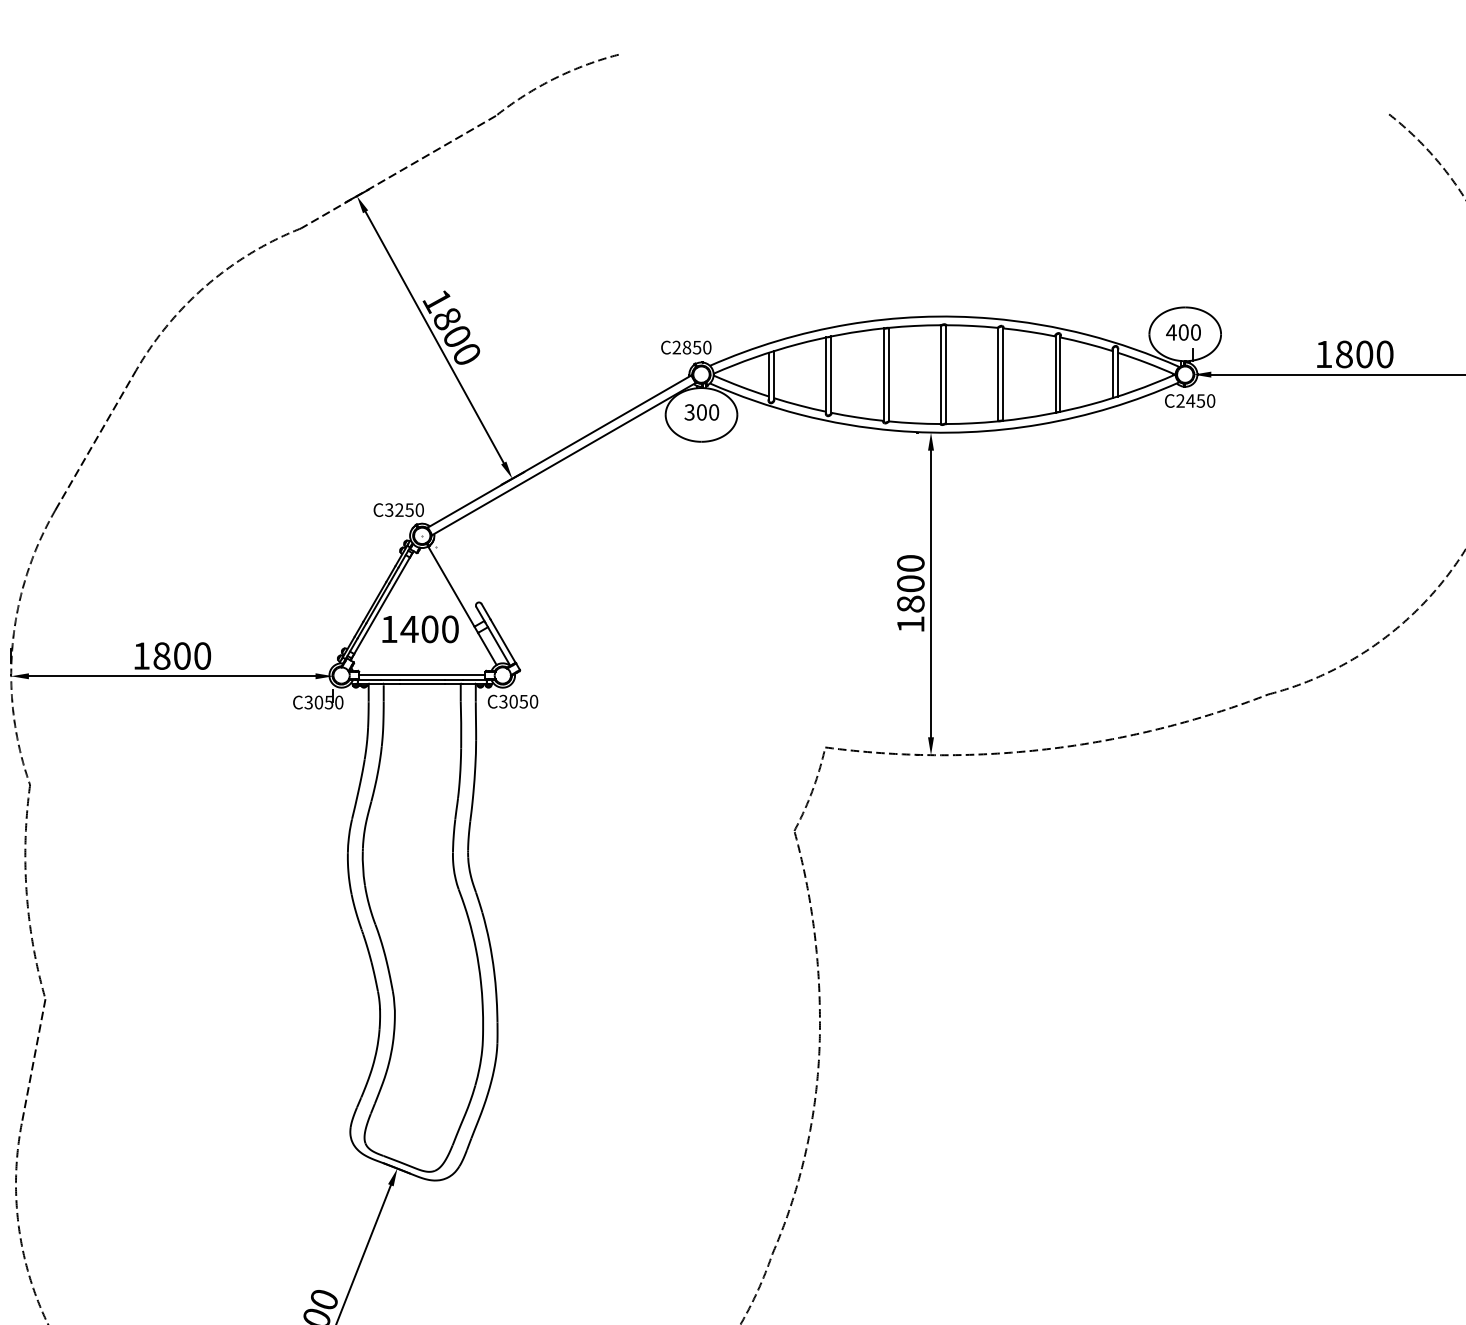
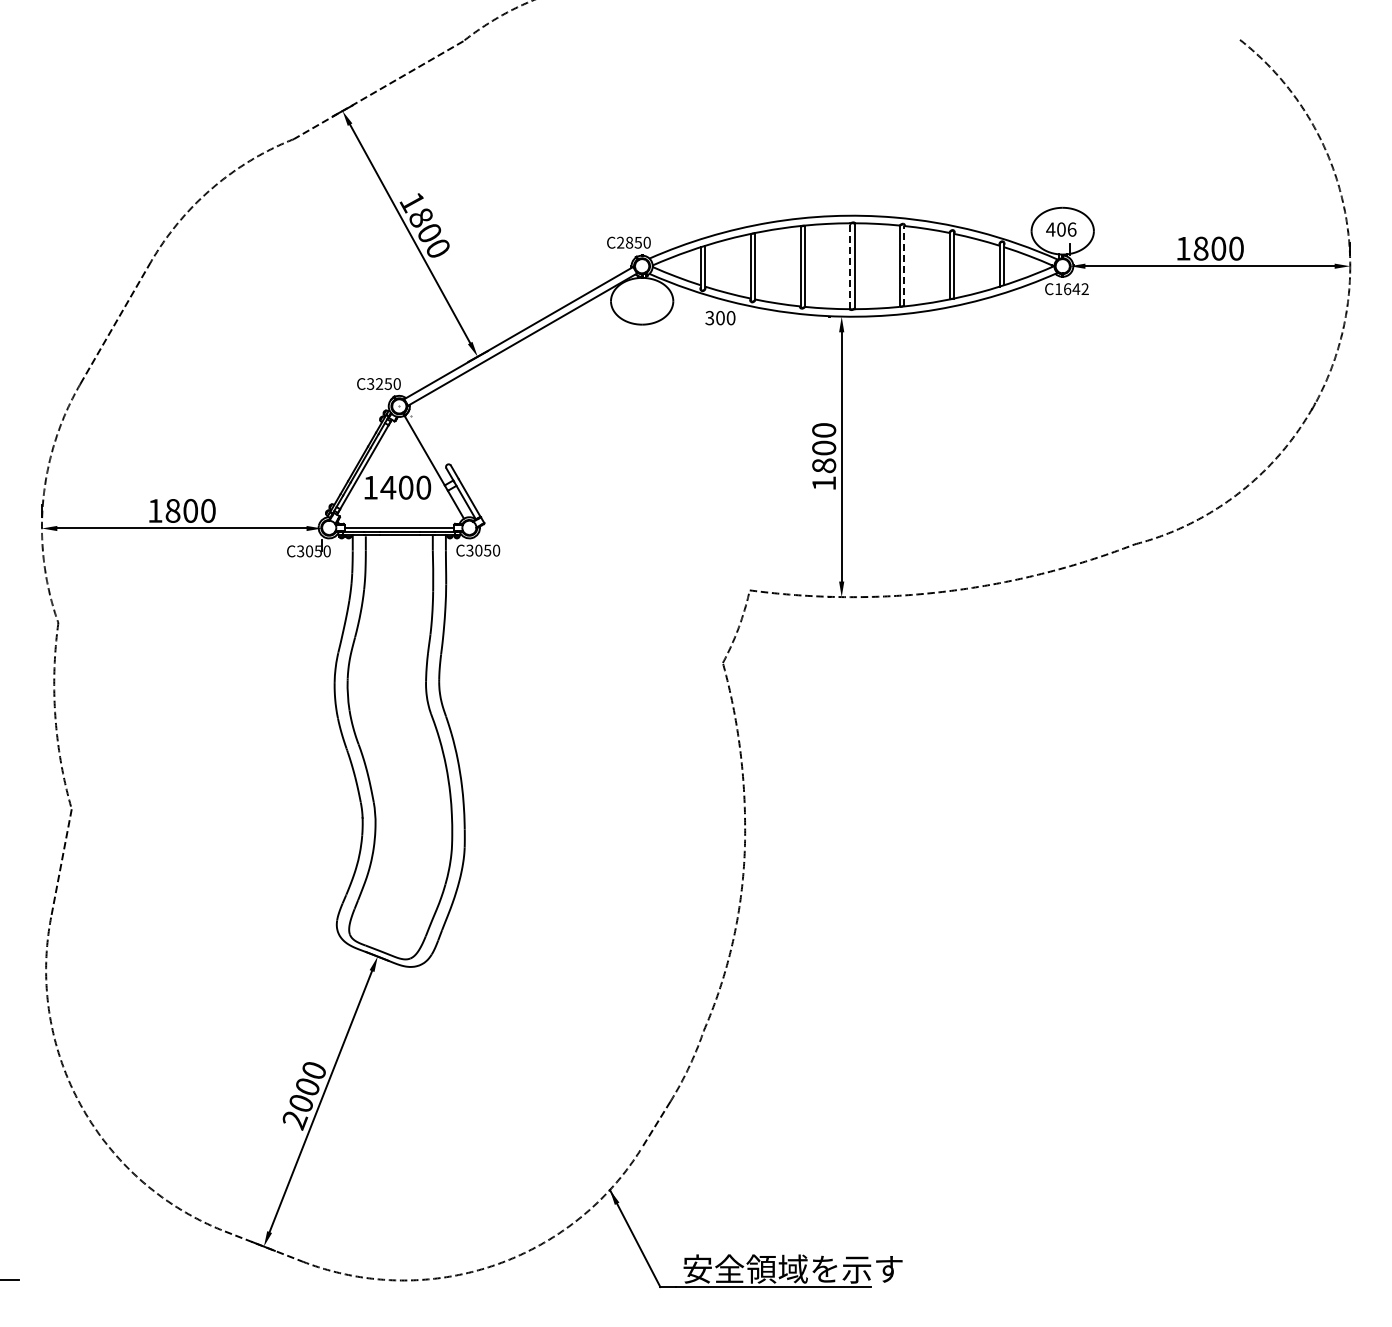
text: (1195, 332) -> (1071, 229), 400 -> 406
line: (1003, 373) -> (904, 265), solid -> dashed
line: (941, 374) -> (850, 266), solid -> dashed
text: (1195, 401) -> (1071, 289), C2450 -> C1642
text: (701, 412) -> (720, 318), moved

